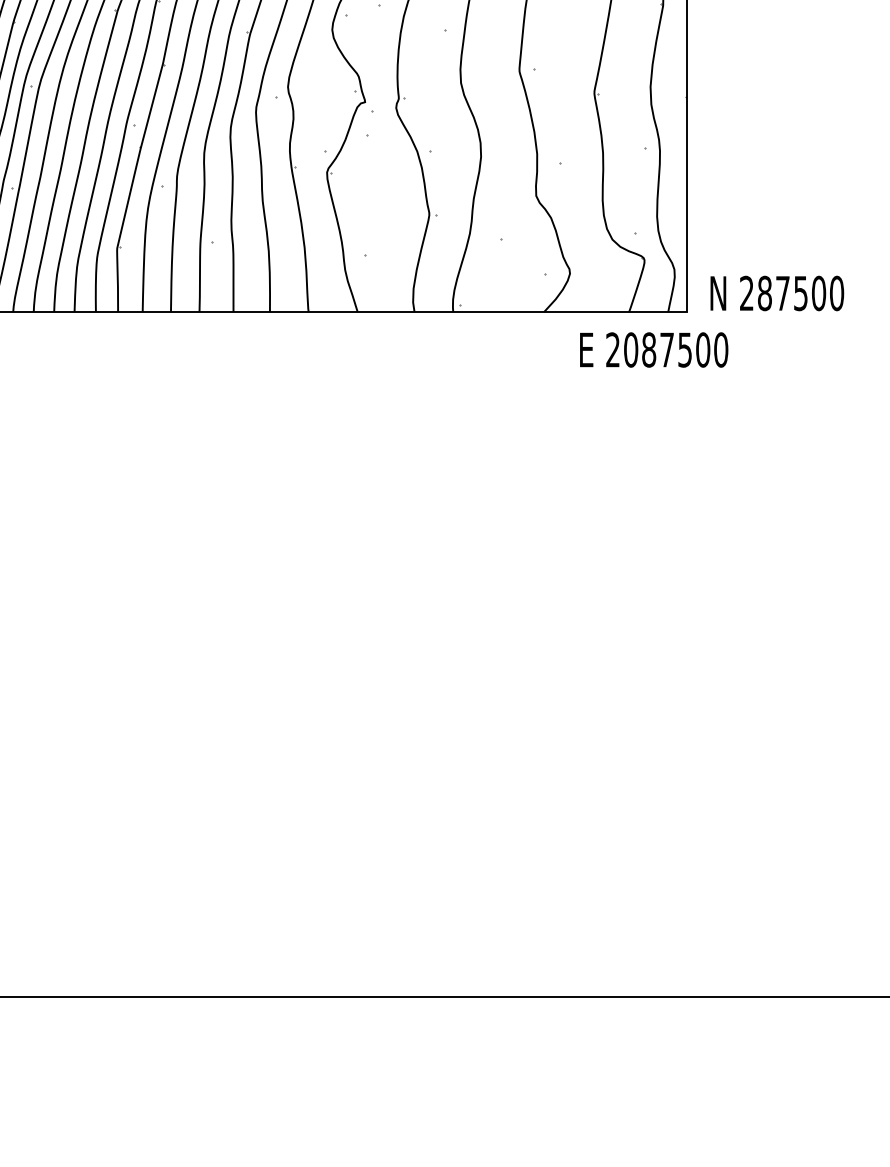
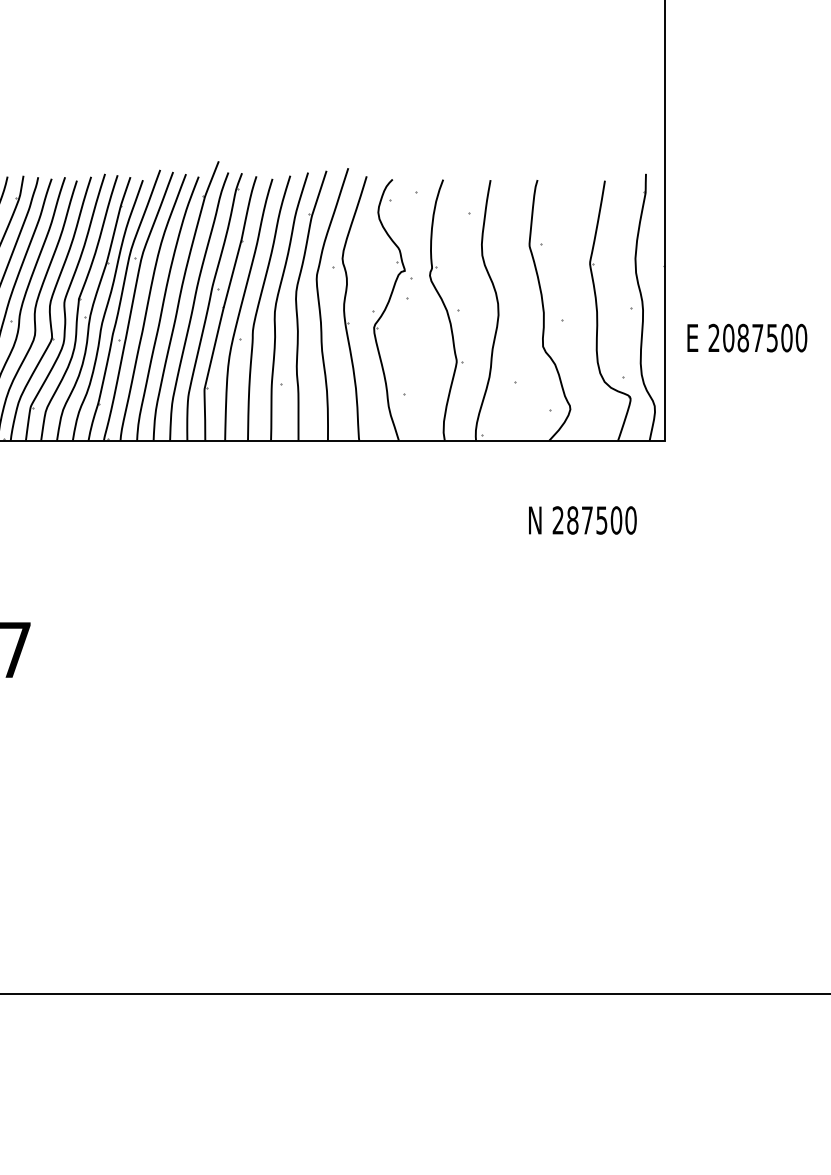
text: (776, 293) -> (582, 520), moved
text: (654, 349) -> (747, 337), moved

